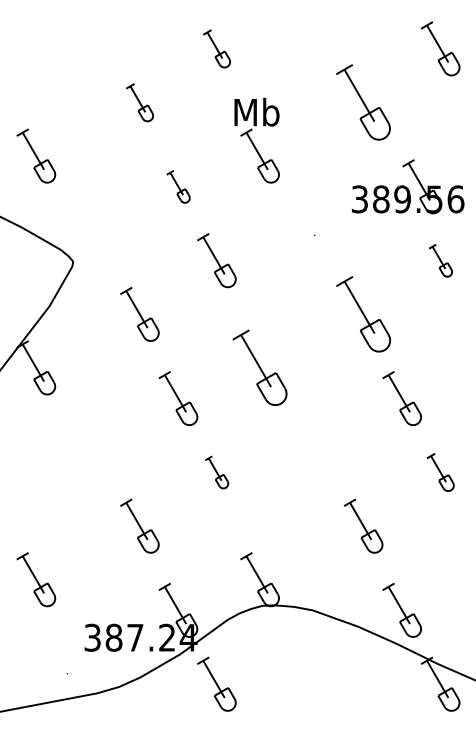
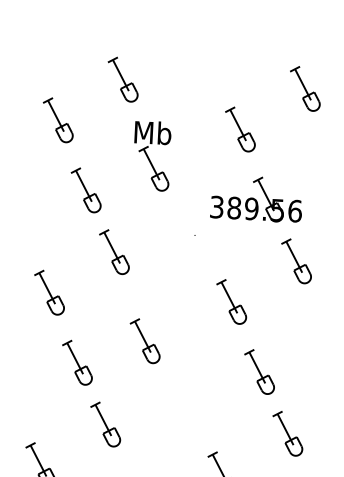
part: (216, 48) -> (122, 79), size x1.43
part: (139, 102) -> (57, 120), size x1.43
part: (363, 102) -> (240, 129), size x0.71
part: (178, 186) -> (86, 190), size x1.67
part: (408, 186) -> (257, 198), moved
part: (440, 260) -> (296, 261), size x1.67
part: (363, 314) -> (231, 301), size x0.71
part: (259, 367) -> (144, 340), size x0.71
part: (216, 472) -> (105, 424), size x1.67
part: (440, 472) -> (287, 433), size x1.43

